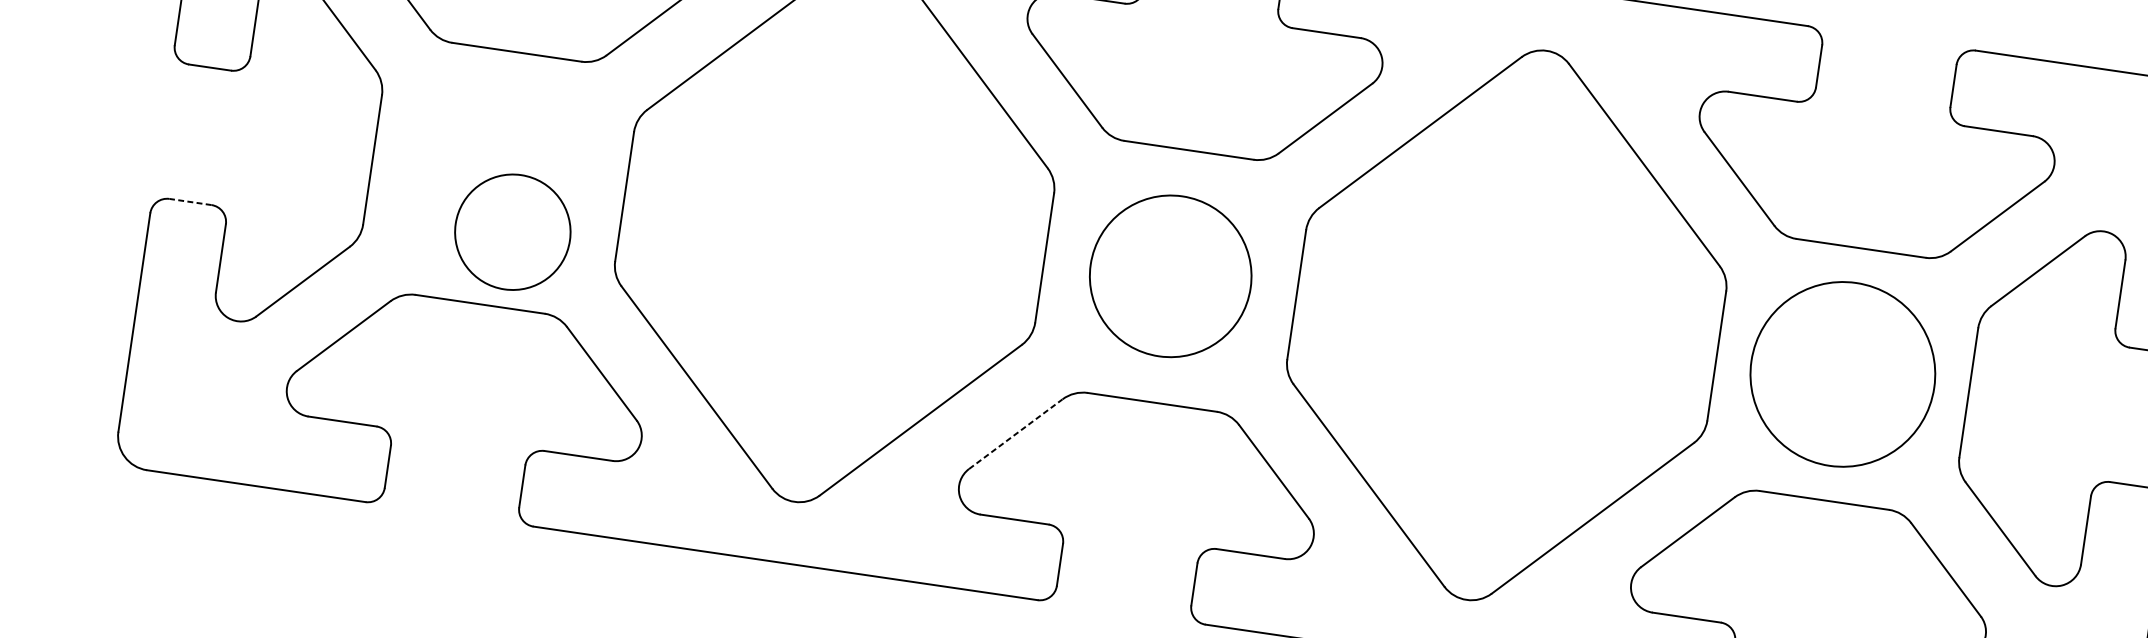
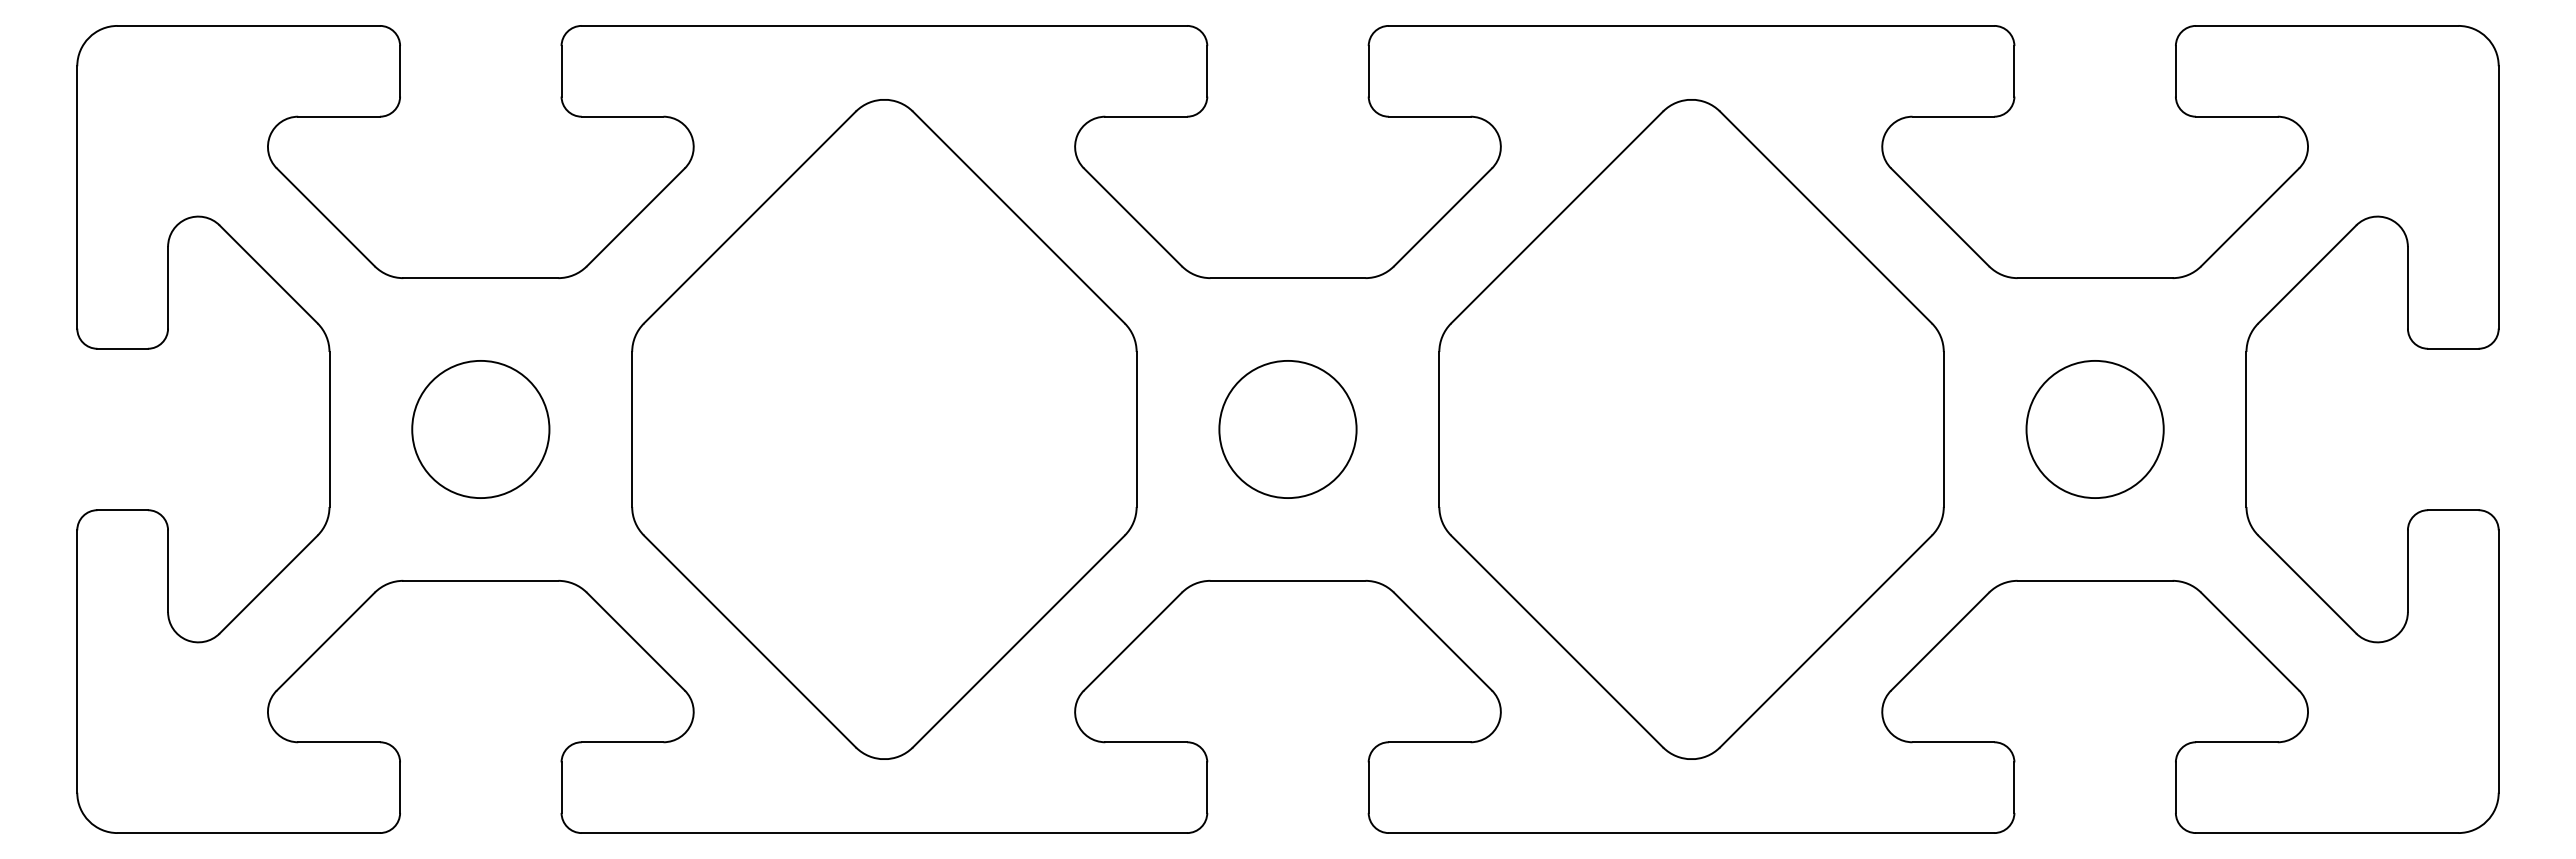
line: (190, 202) -> (122, 510), dashed -> solid
circle: (512, 232) -> (480, 429), moved
circle: (1170, 276) -> (1287, 429), size x0.71
circle: (1842, 374) -> (2094, 429), size x0.62
line: (1016, 434) -> (1133, 641), dashed -> solid

